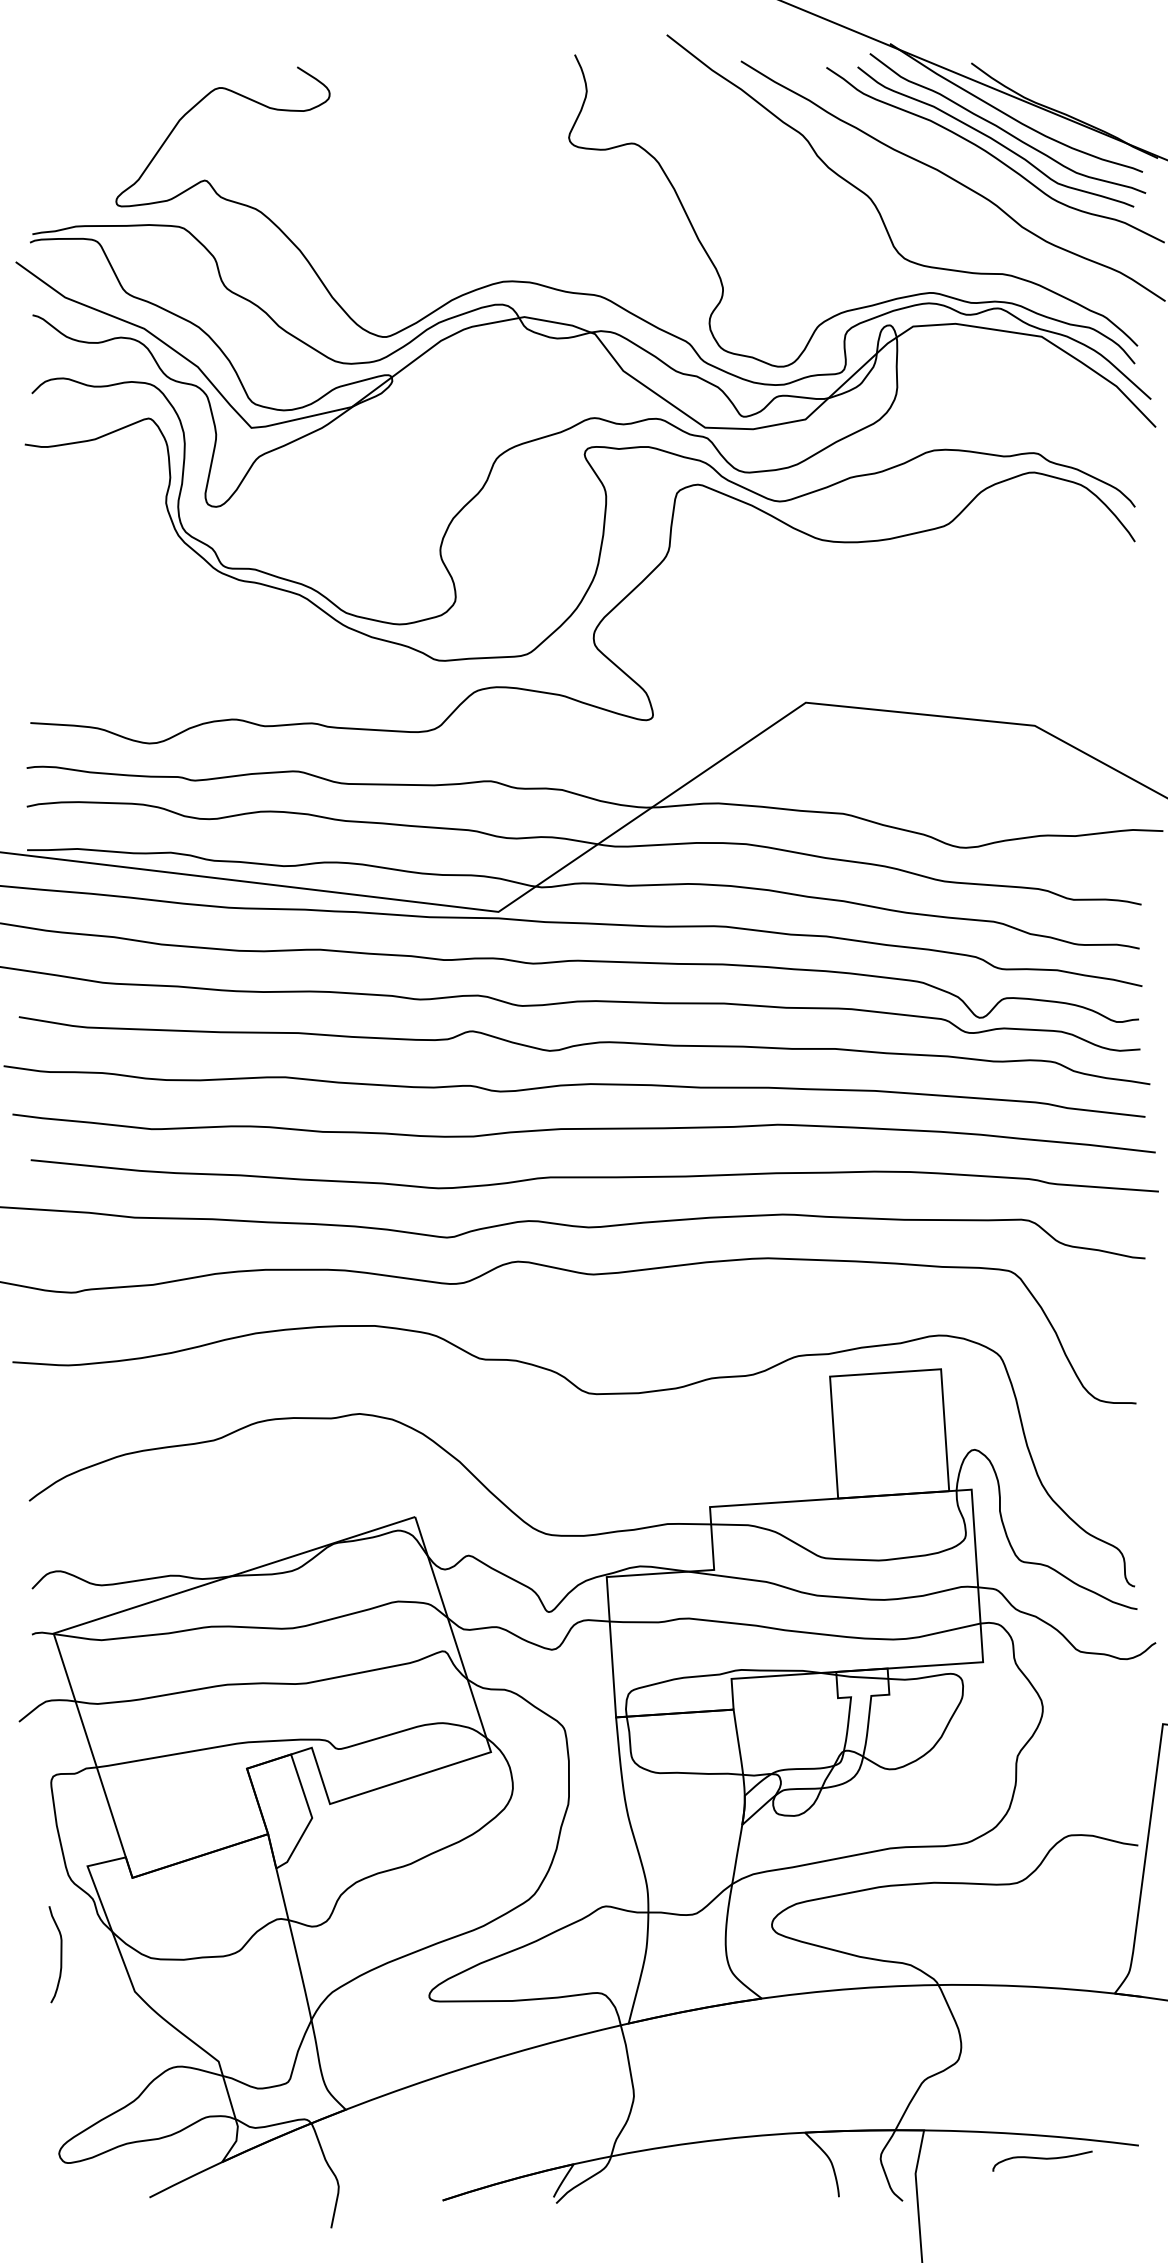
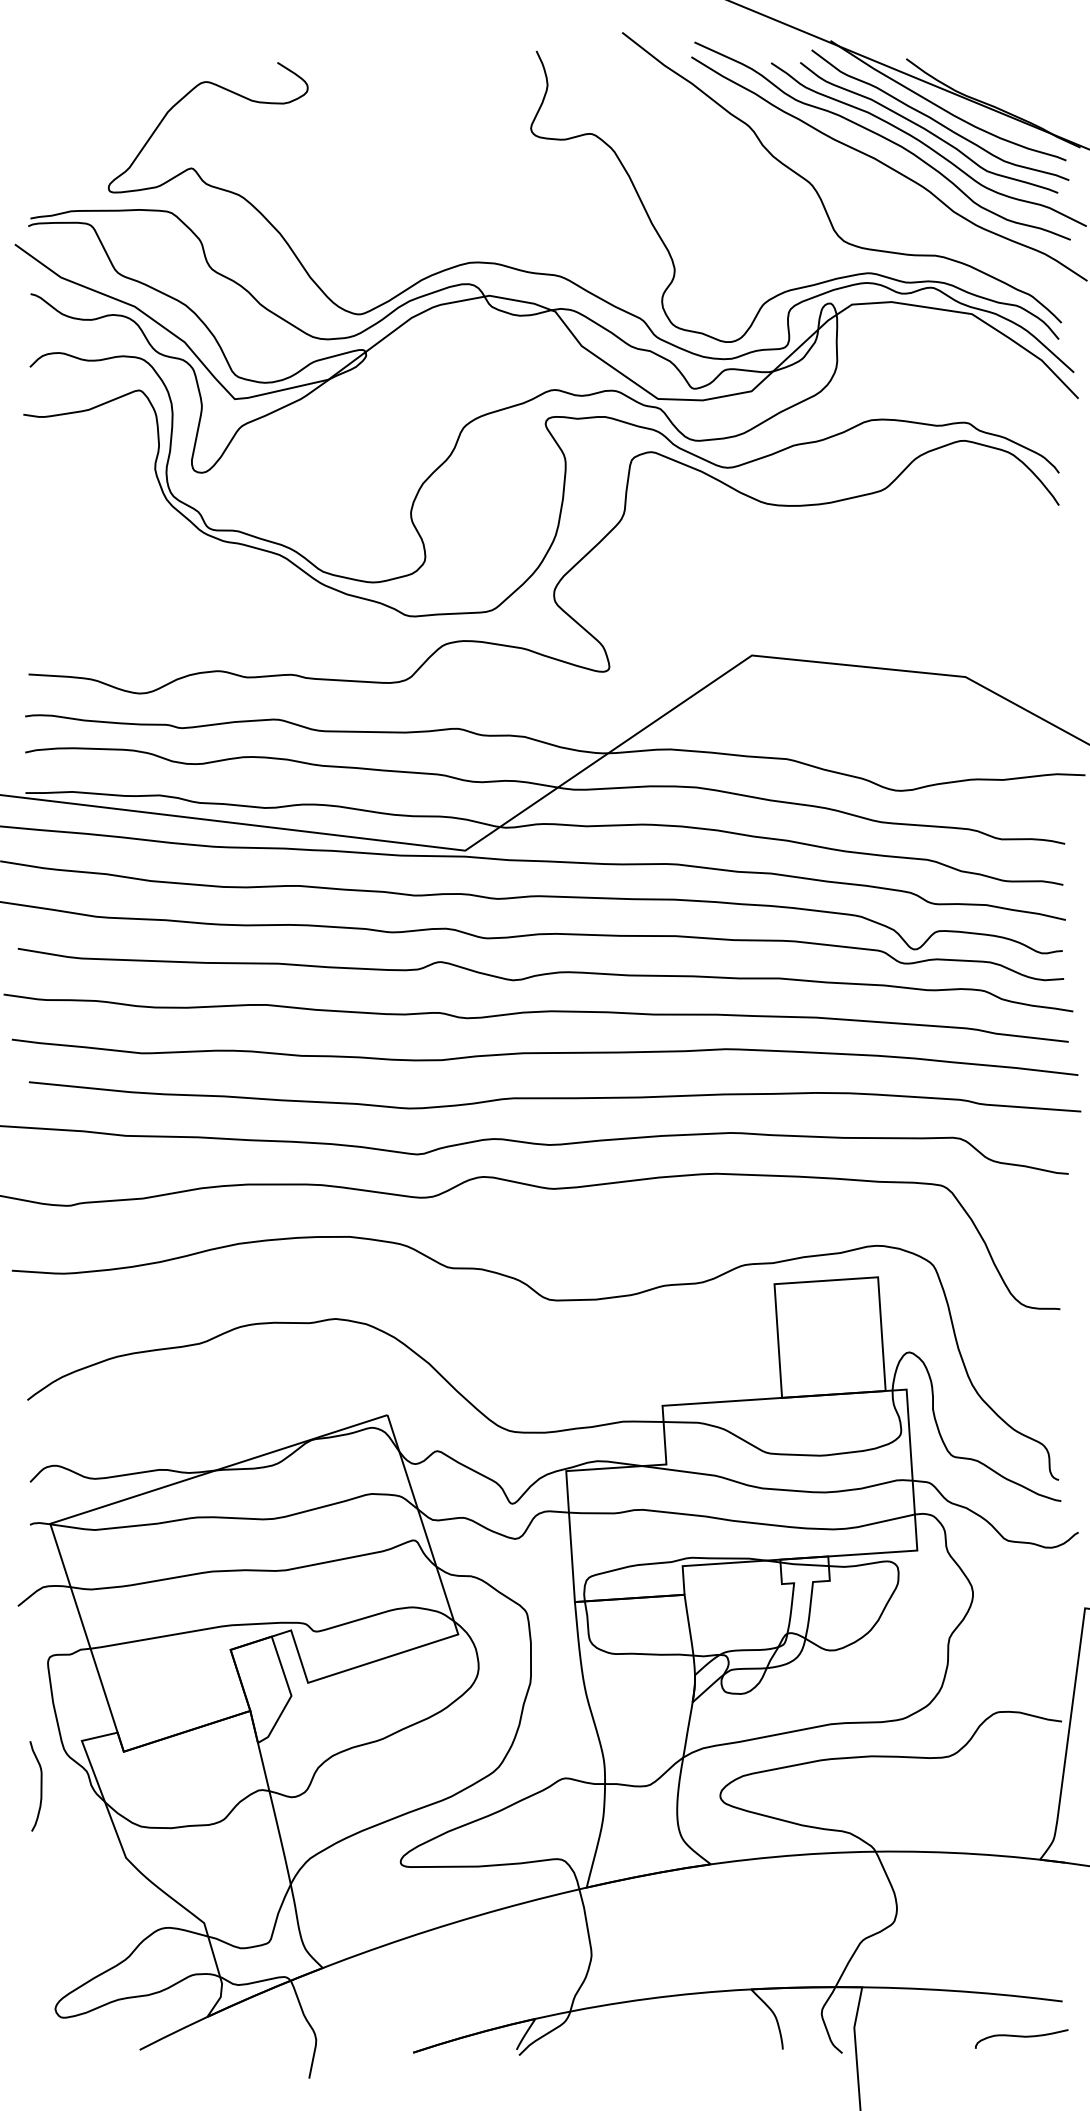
curve: (946, 148) -> (883, 138), added
curve: (60, 1954) -> (40, 1786), moved
curve: (1042, 2159) -> (1021, 2037), moved

